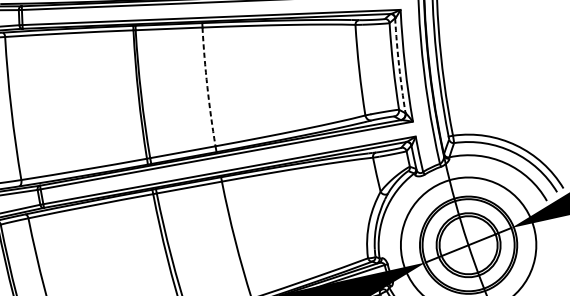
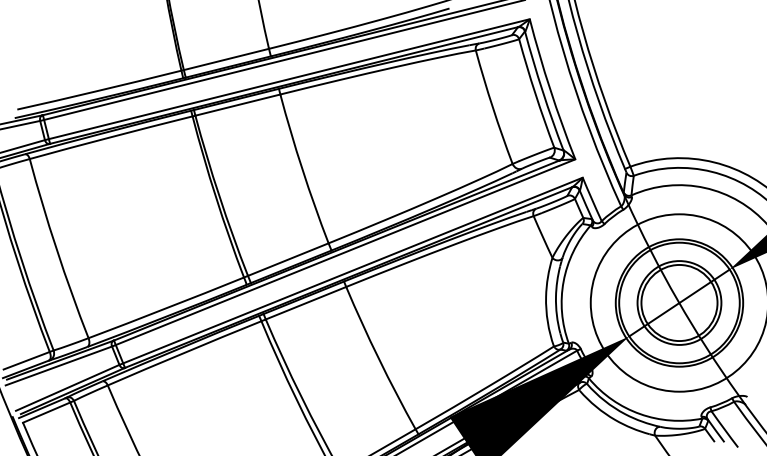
arc: (398, 65) -> (542, 91), dashed -> solid
arc: (207, 87) -> (302, 169), dashed -> solid

